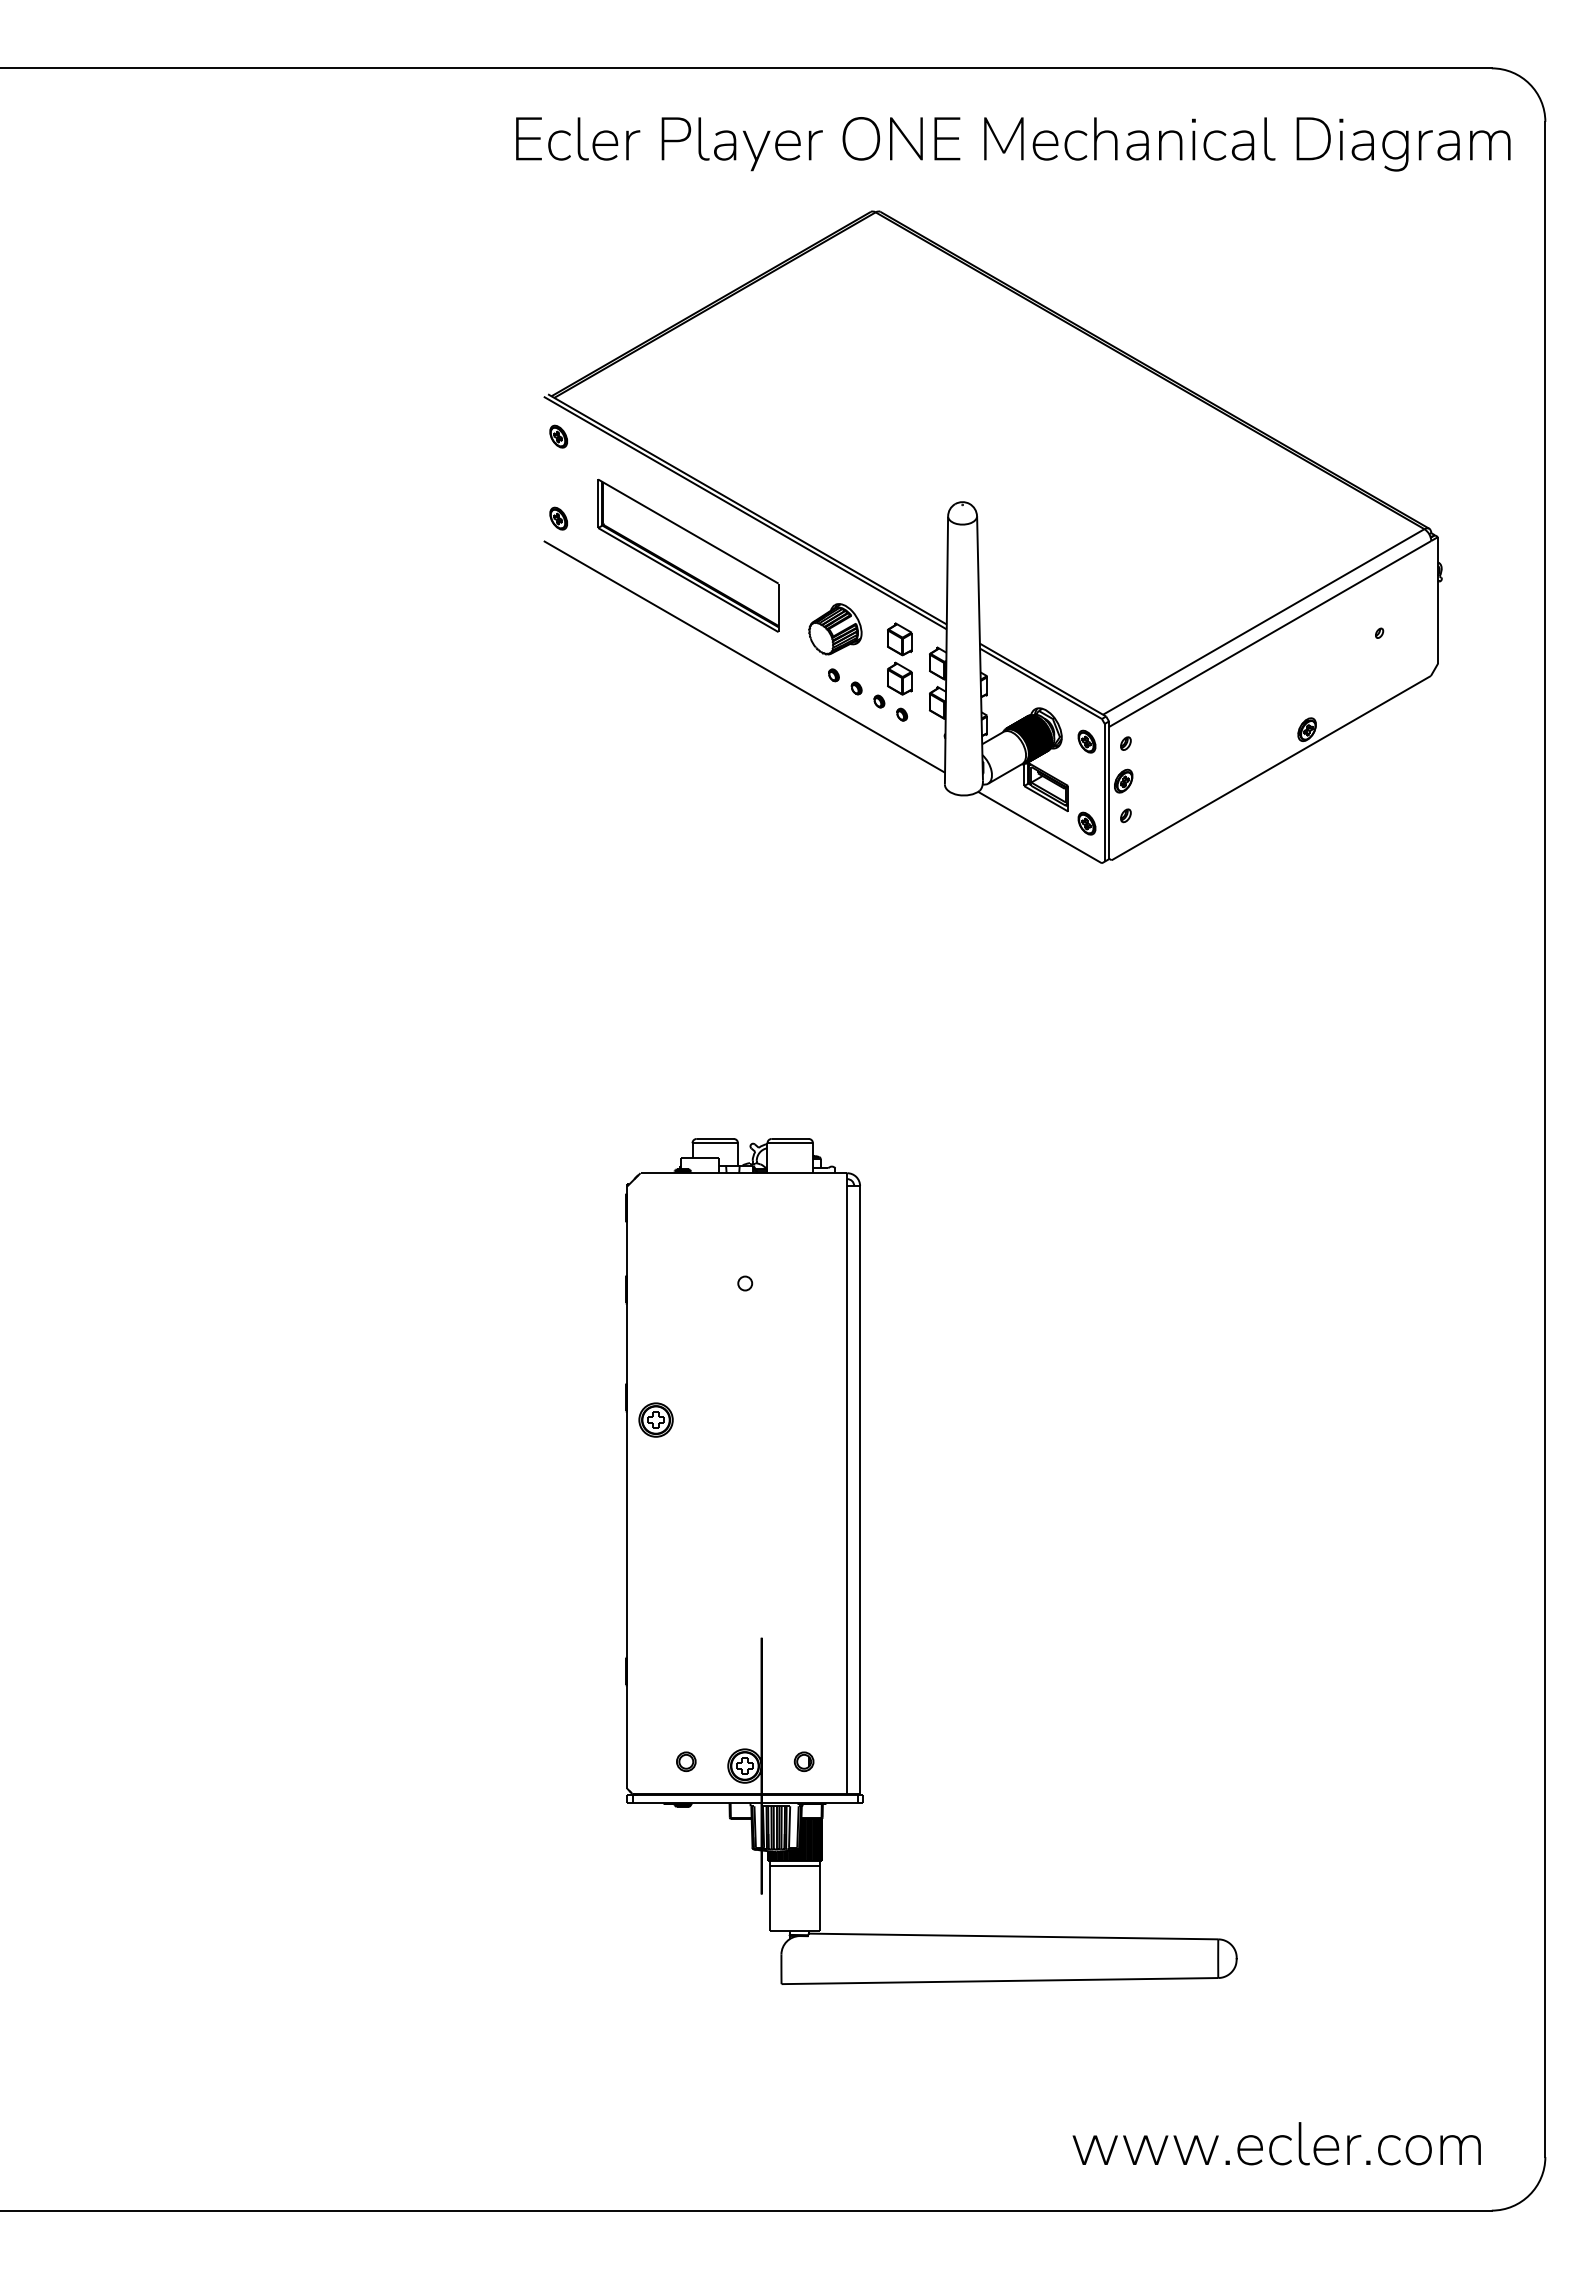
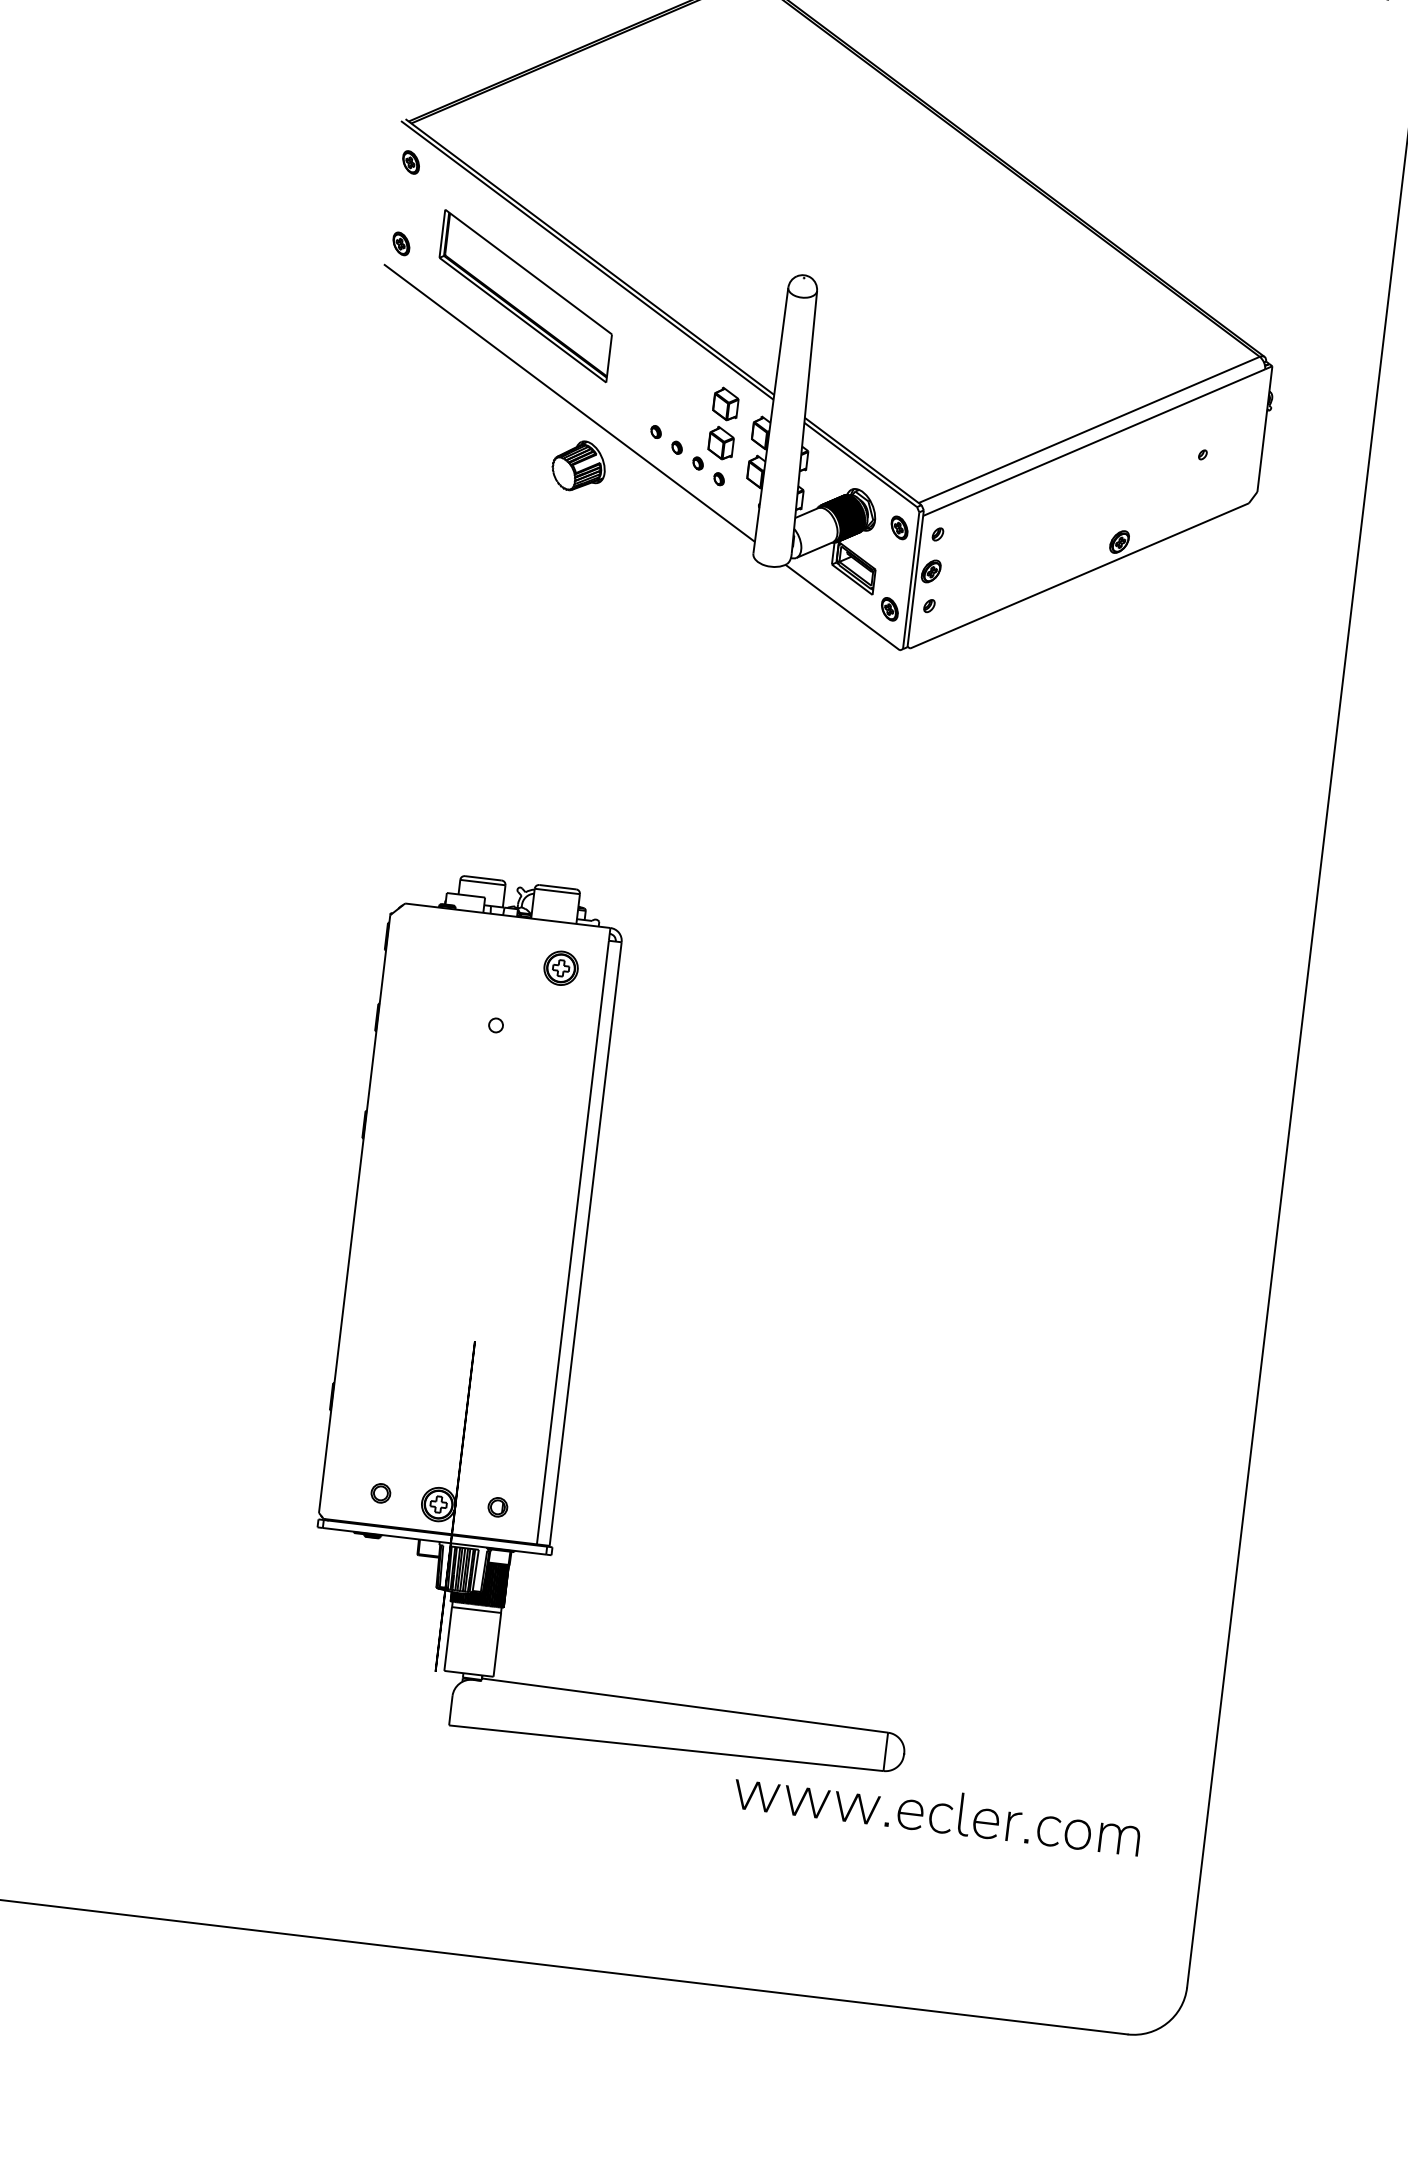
part: (835, 629) -> (579, 466), moved
part: (655, 1419) -> (560, 967), moved
text: (1276, 2143) -> (937, 1811), moved

